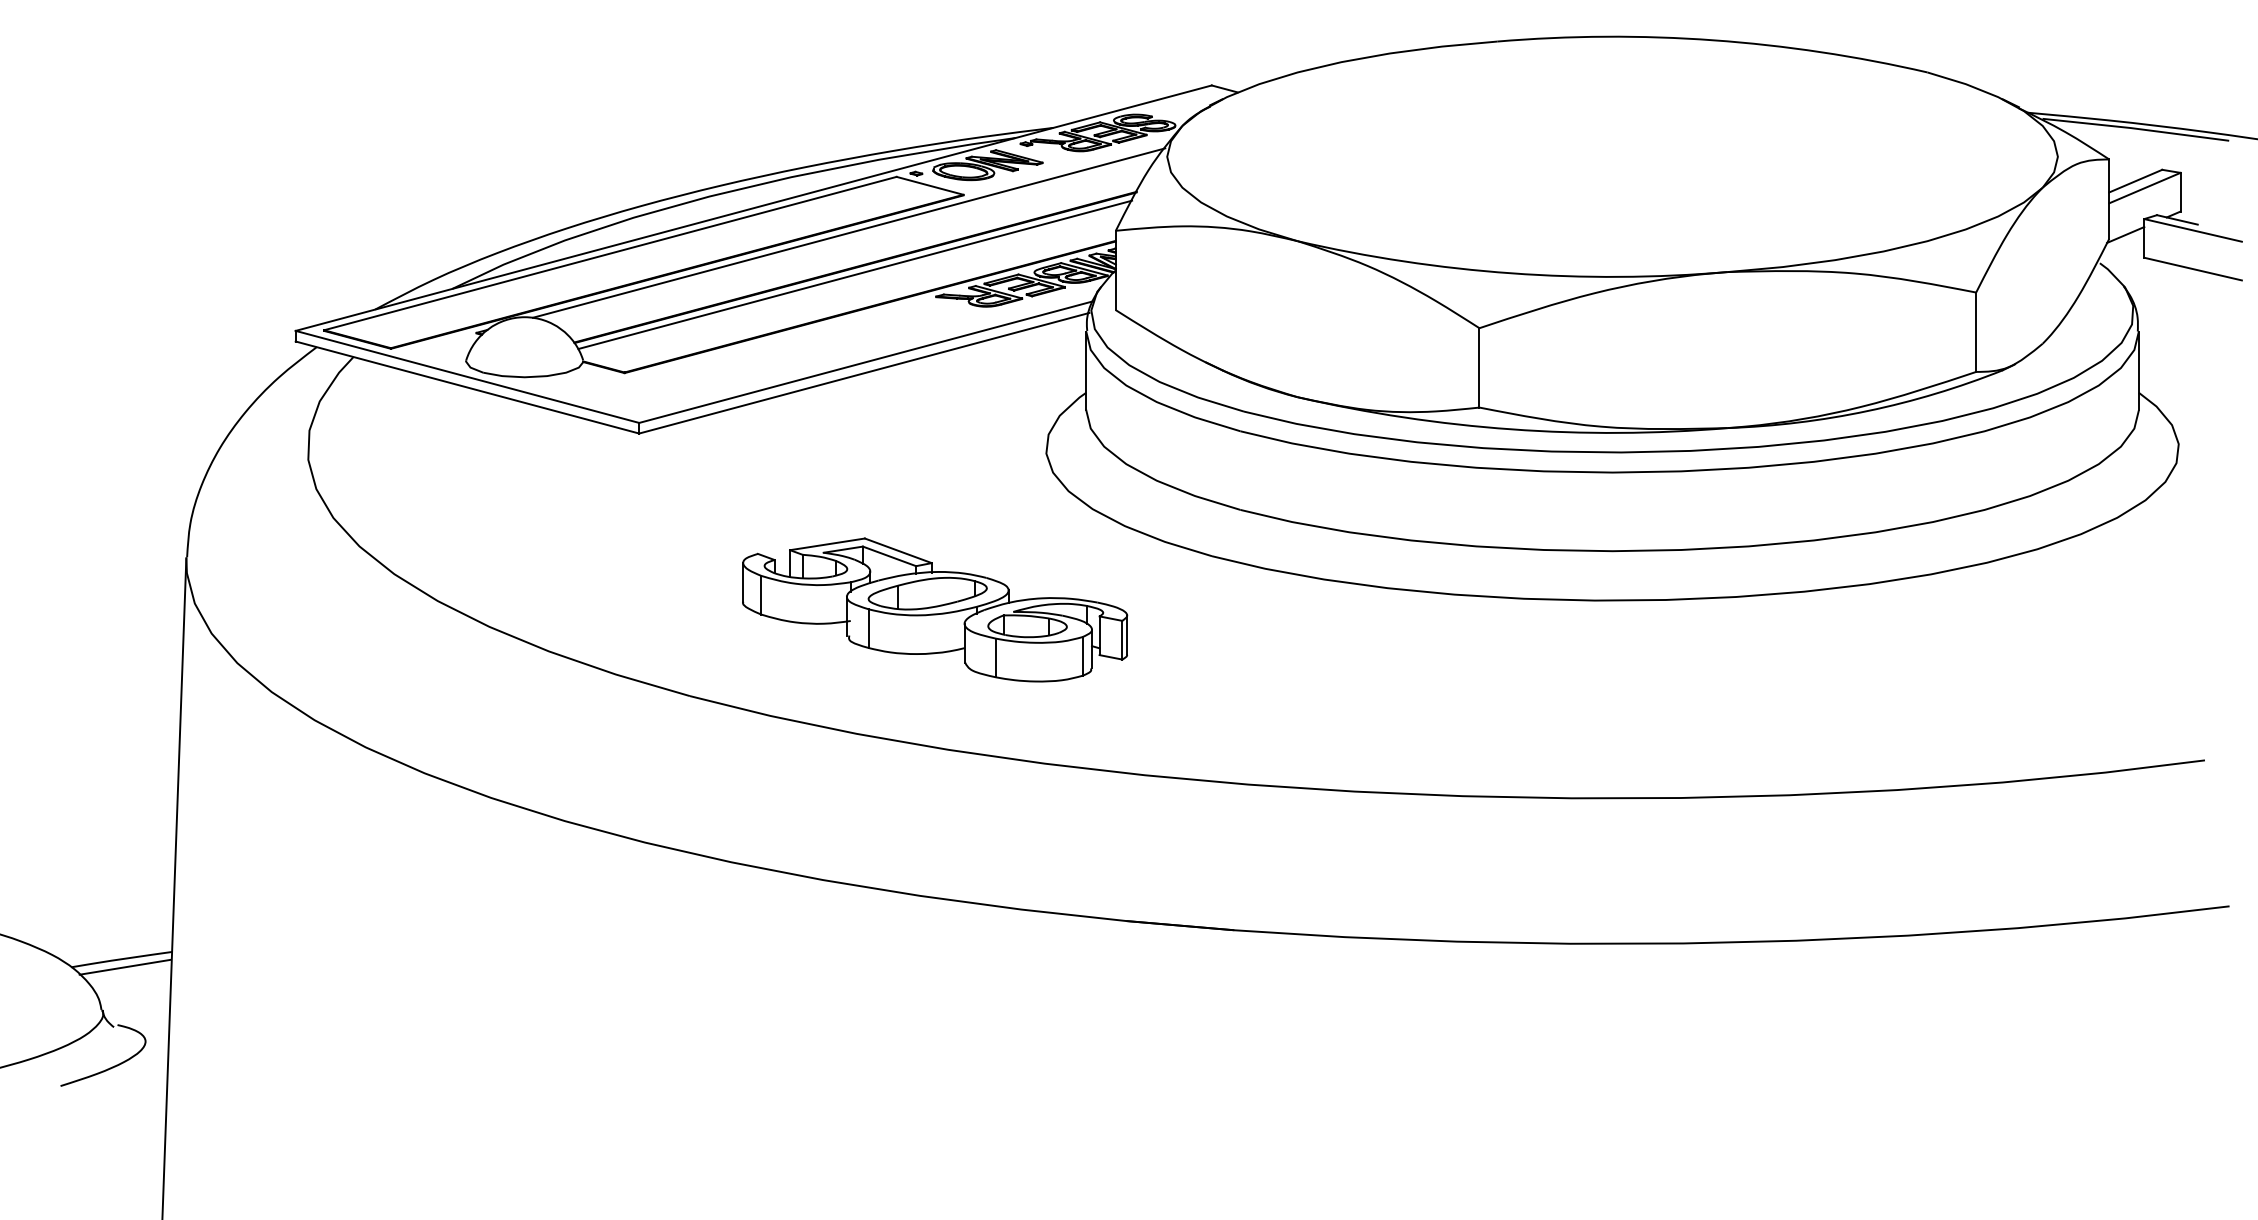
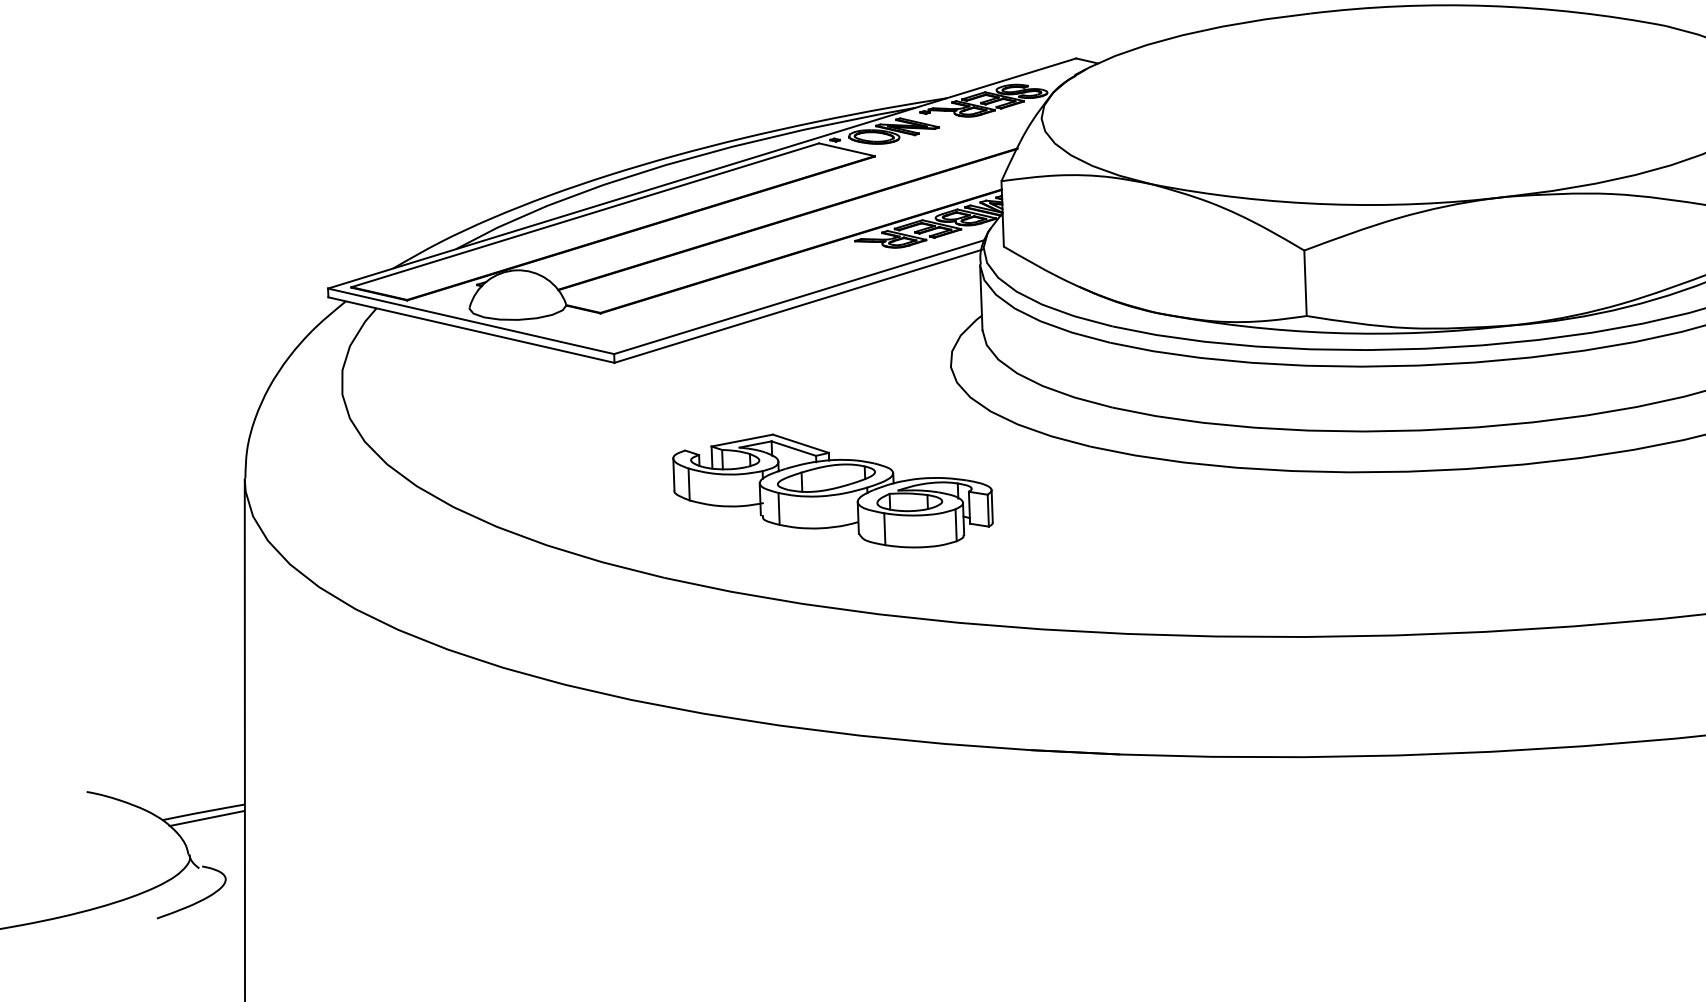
line: (848, 232) -> (781, 190), removed
line: (855, 274) -> (788, 225), removed
part: (935, 609) -> (833, 491), moved

